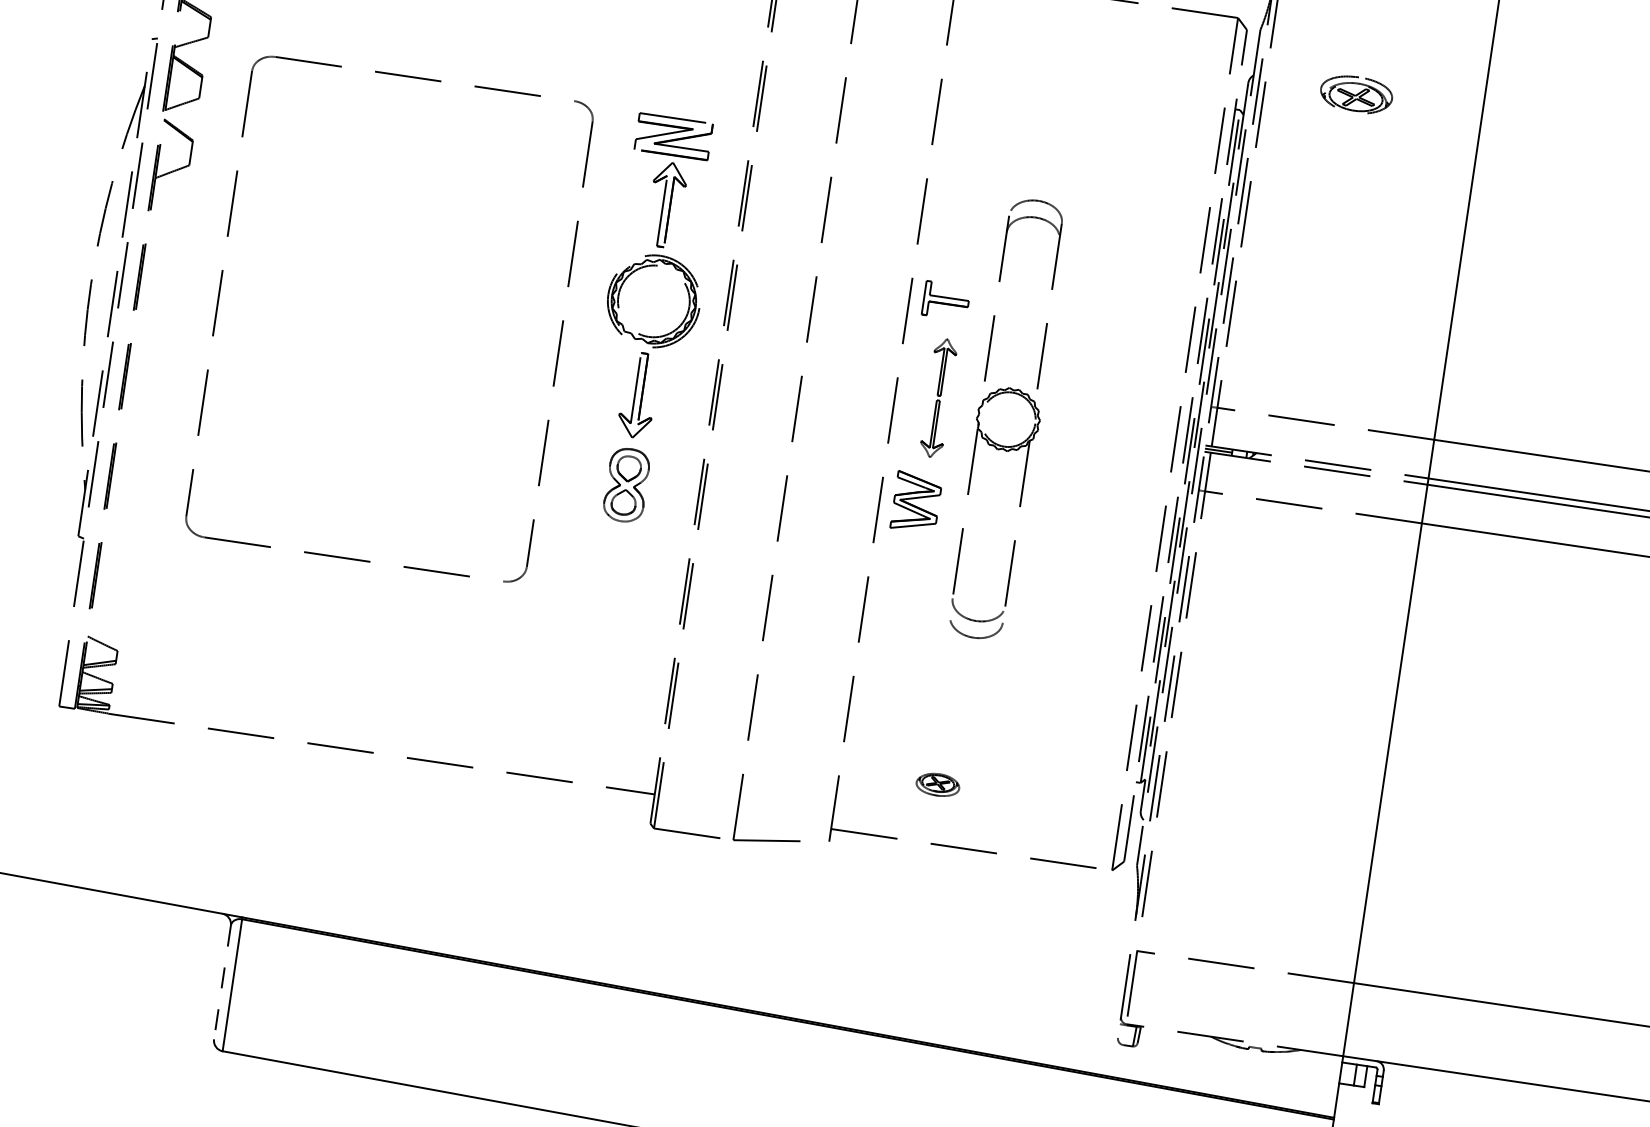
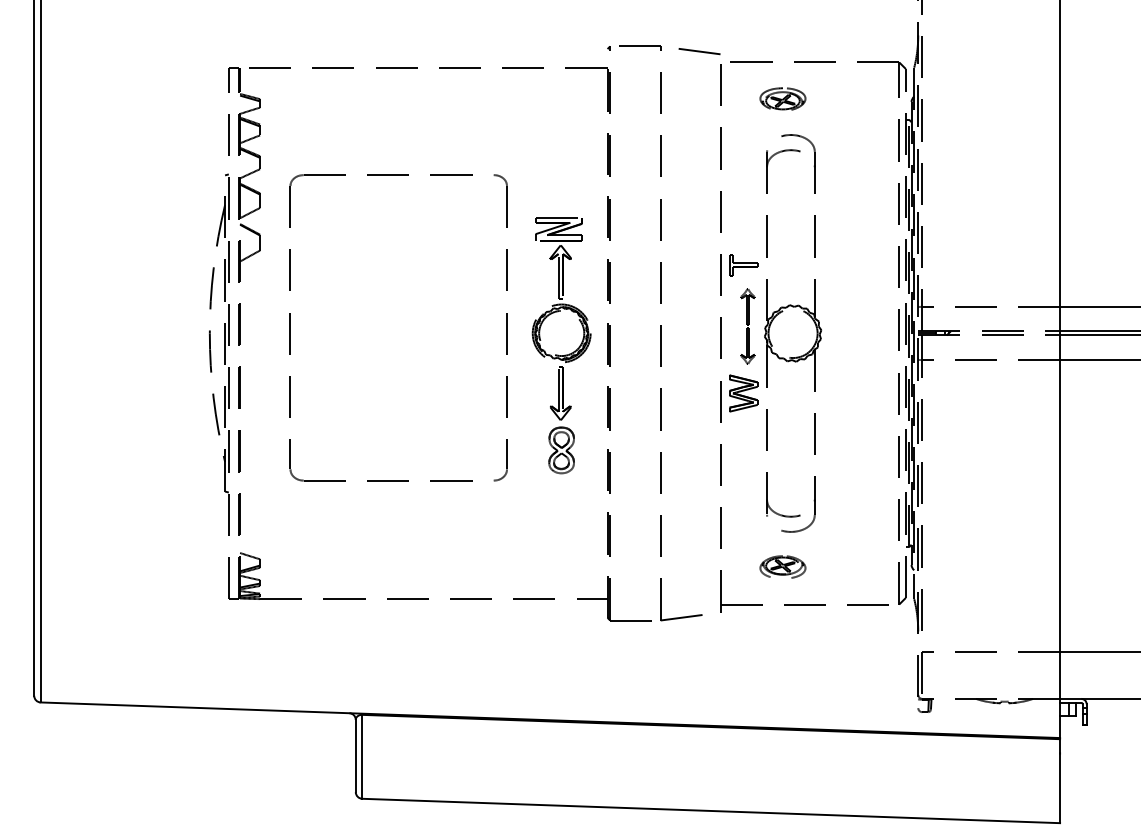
part: (1355, 93) -> (782, 98), moved
part: (650, 320) -> (561, 345), moved
part: (1008, 419) -> (793, 333), size x1.43
part: (937, 783) -> (782, 566), size x1.67
line: (221, 983) -> (355, 756), dashed -> solid

